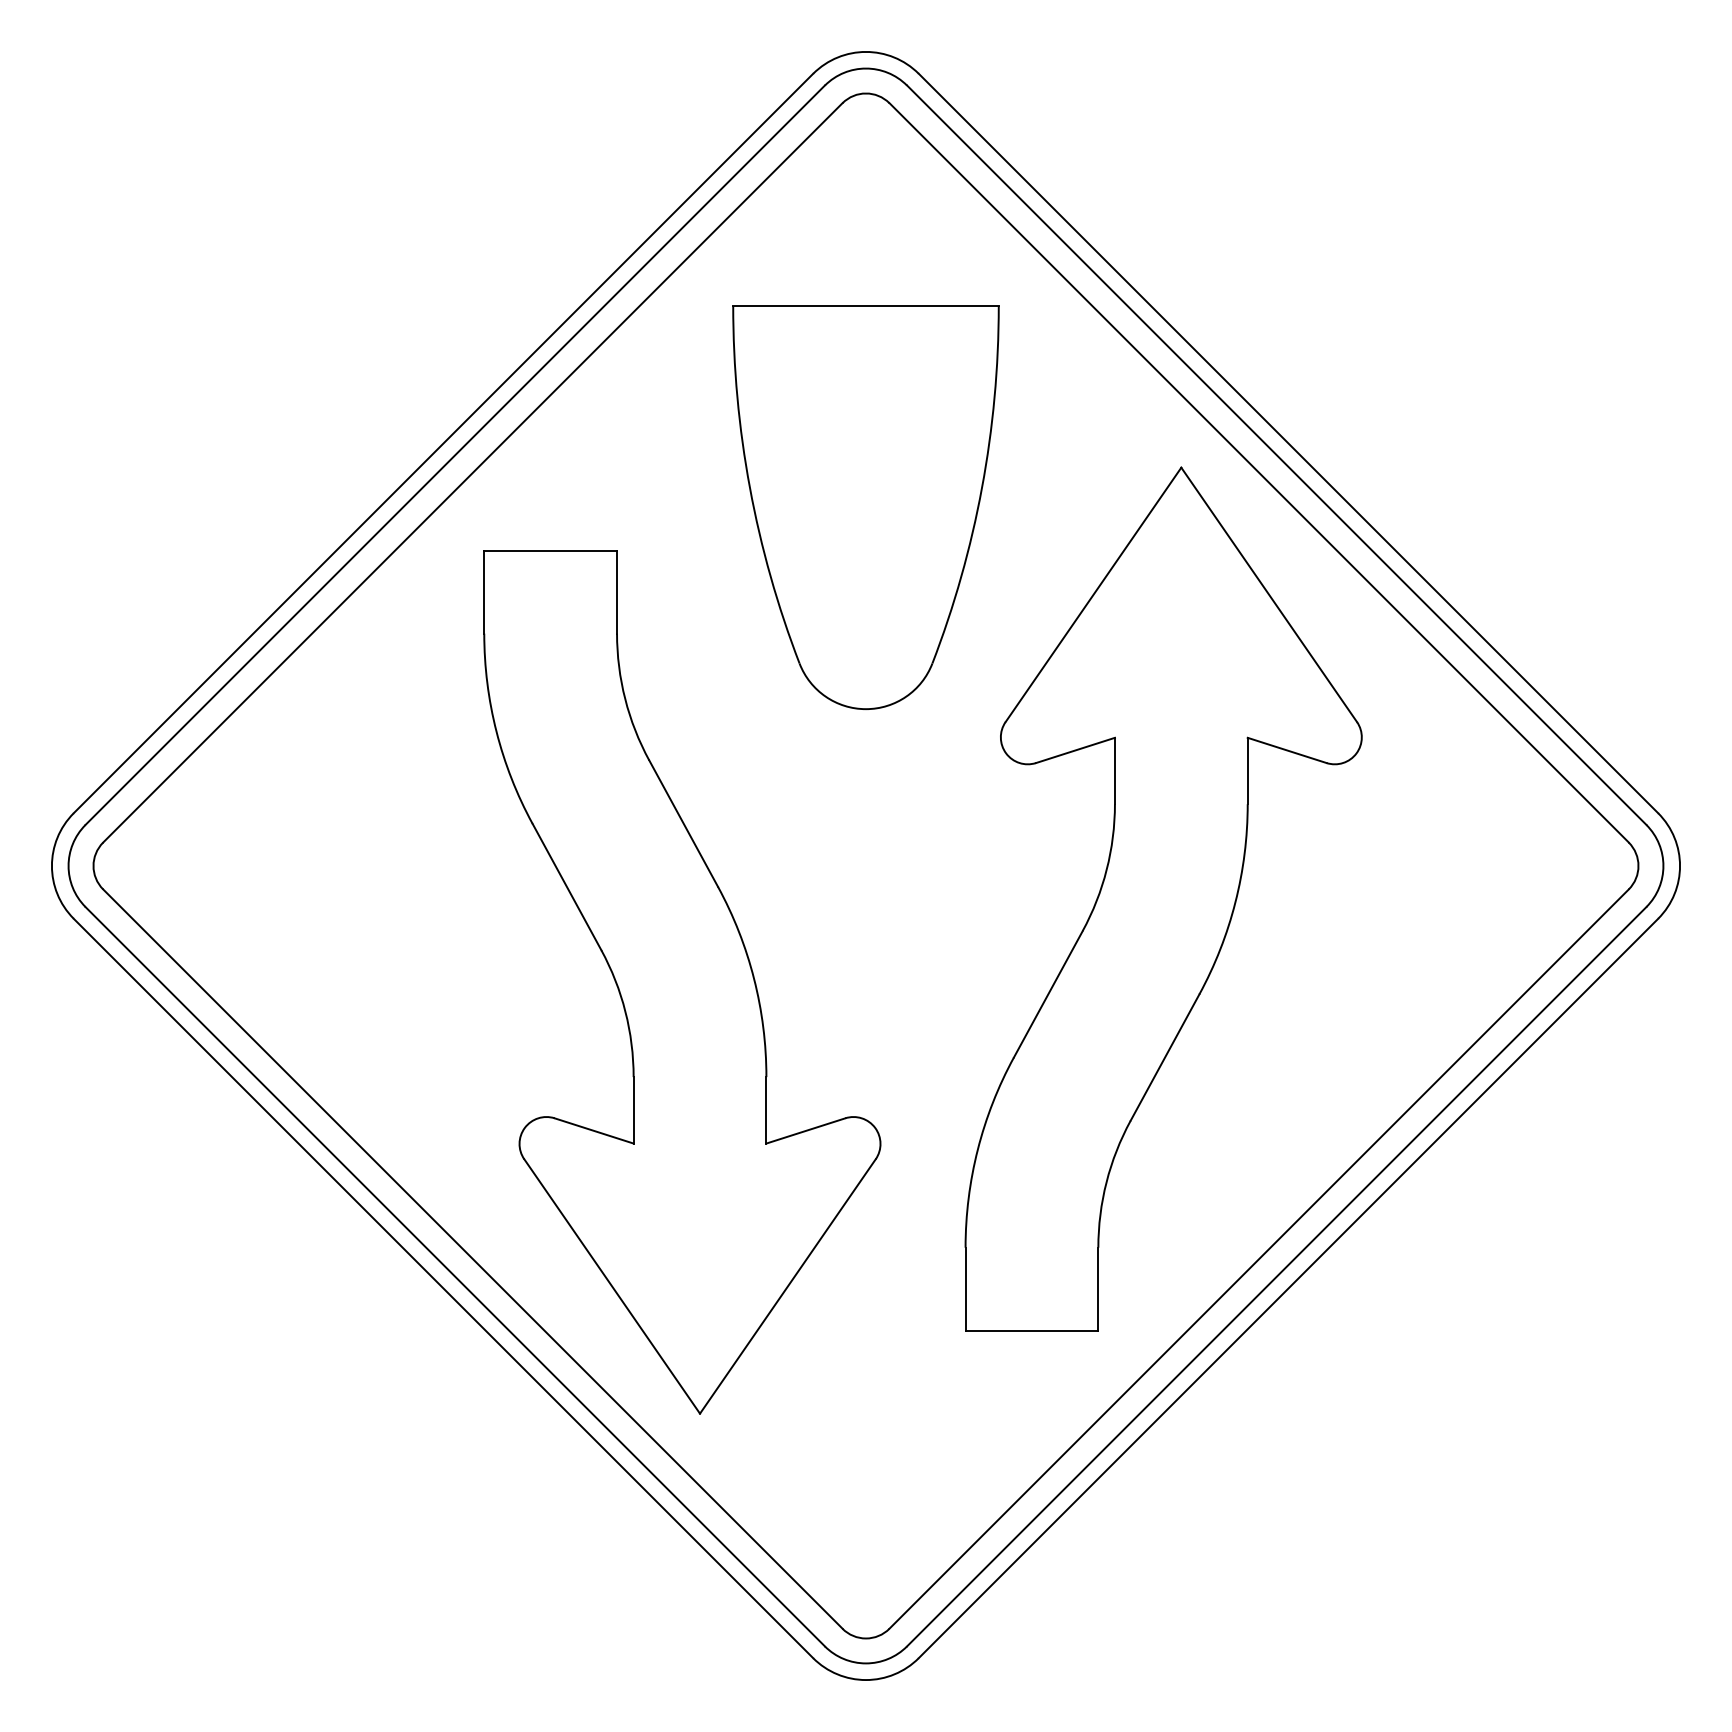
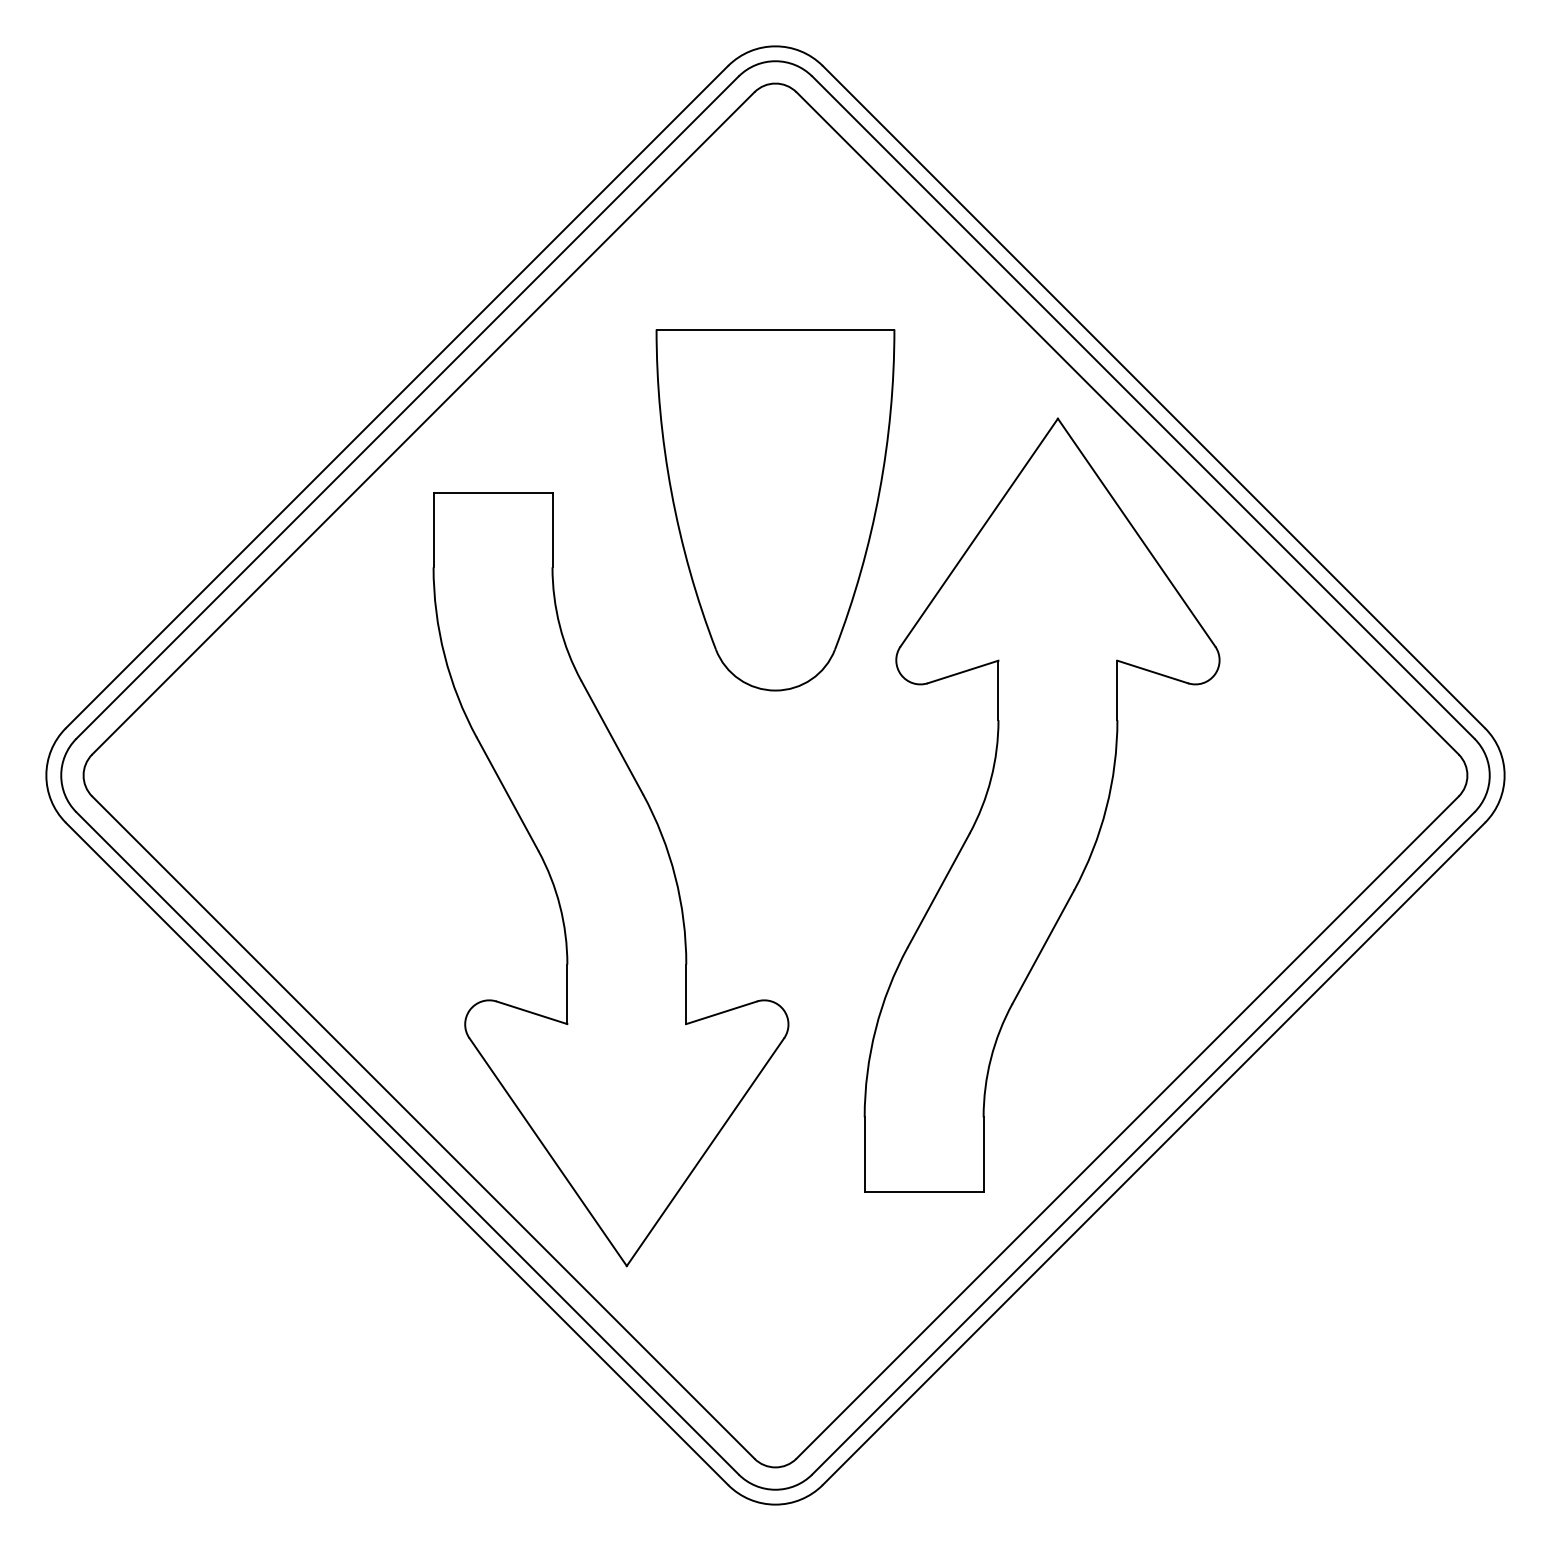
part: (865, 507) -> (775, 509), moved

